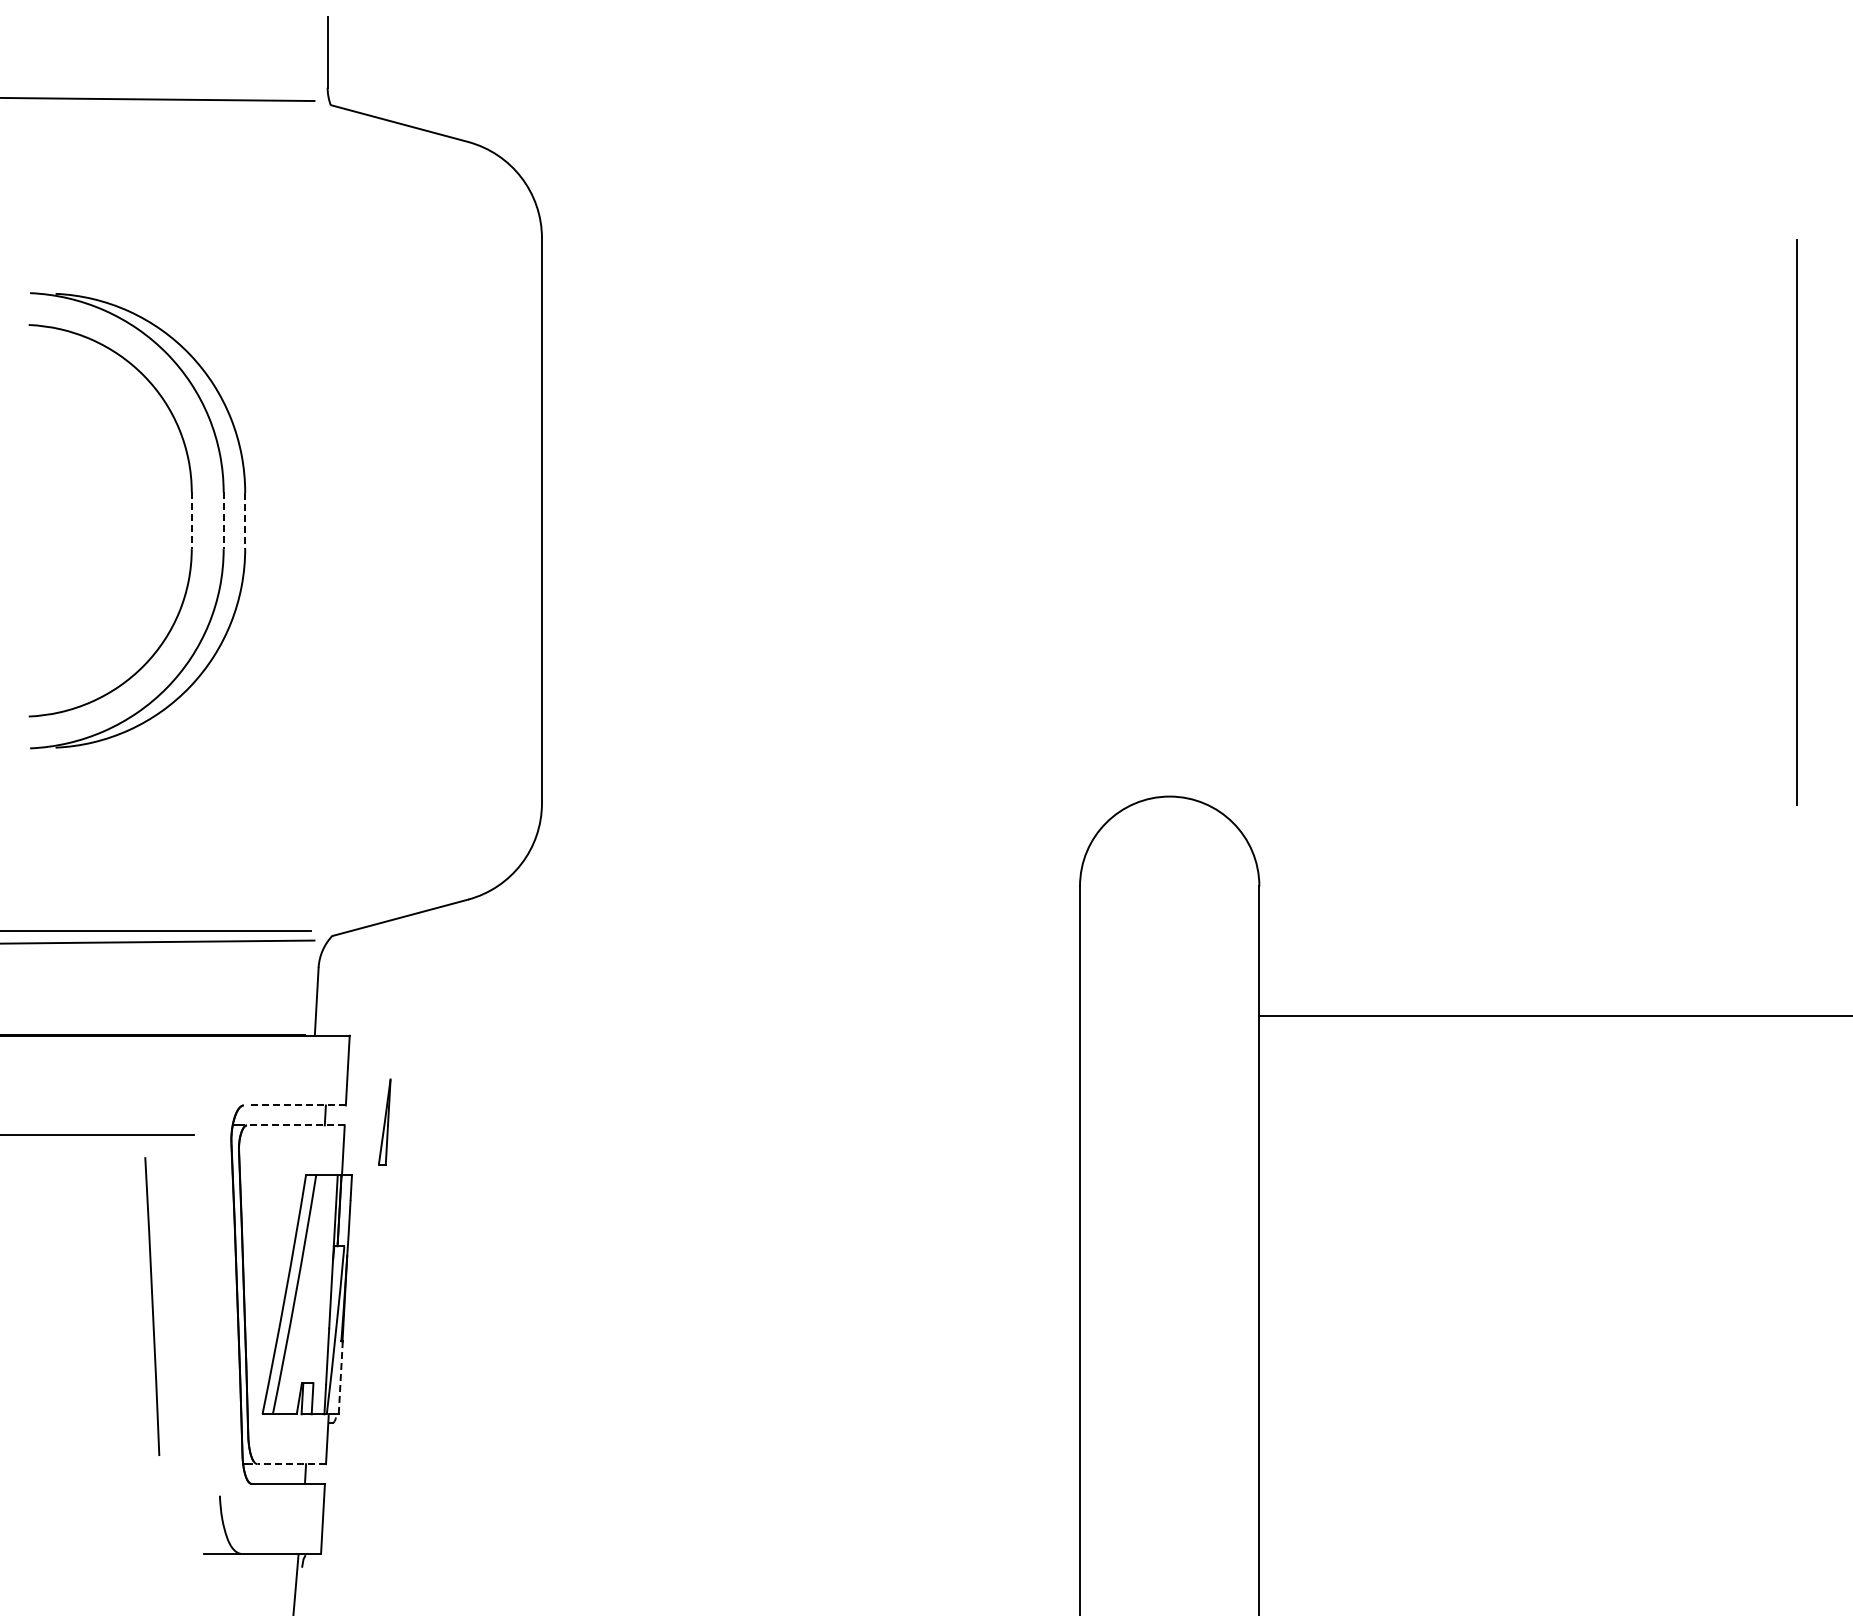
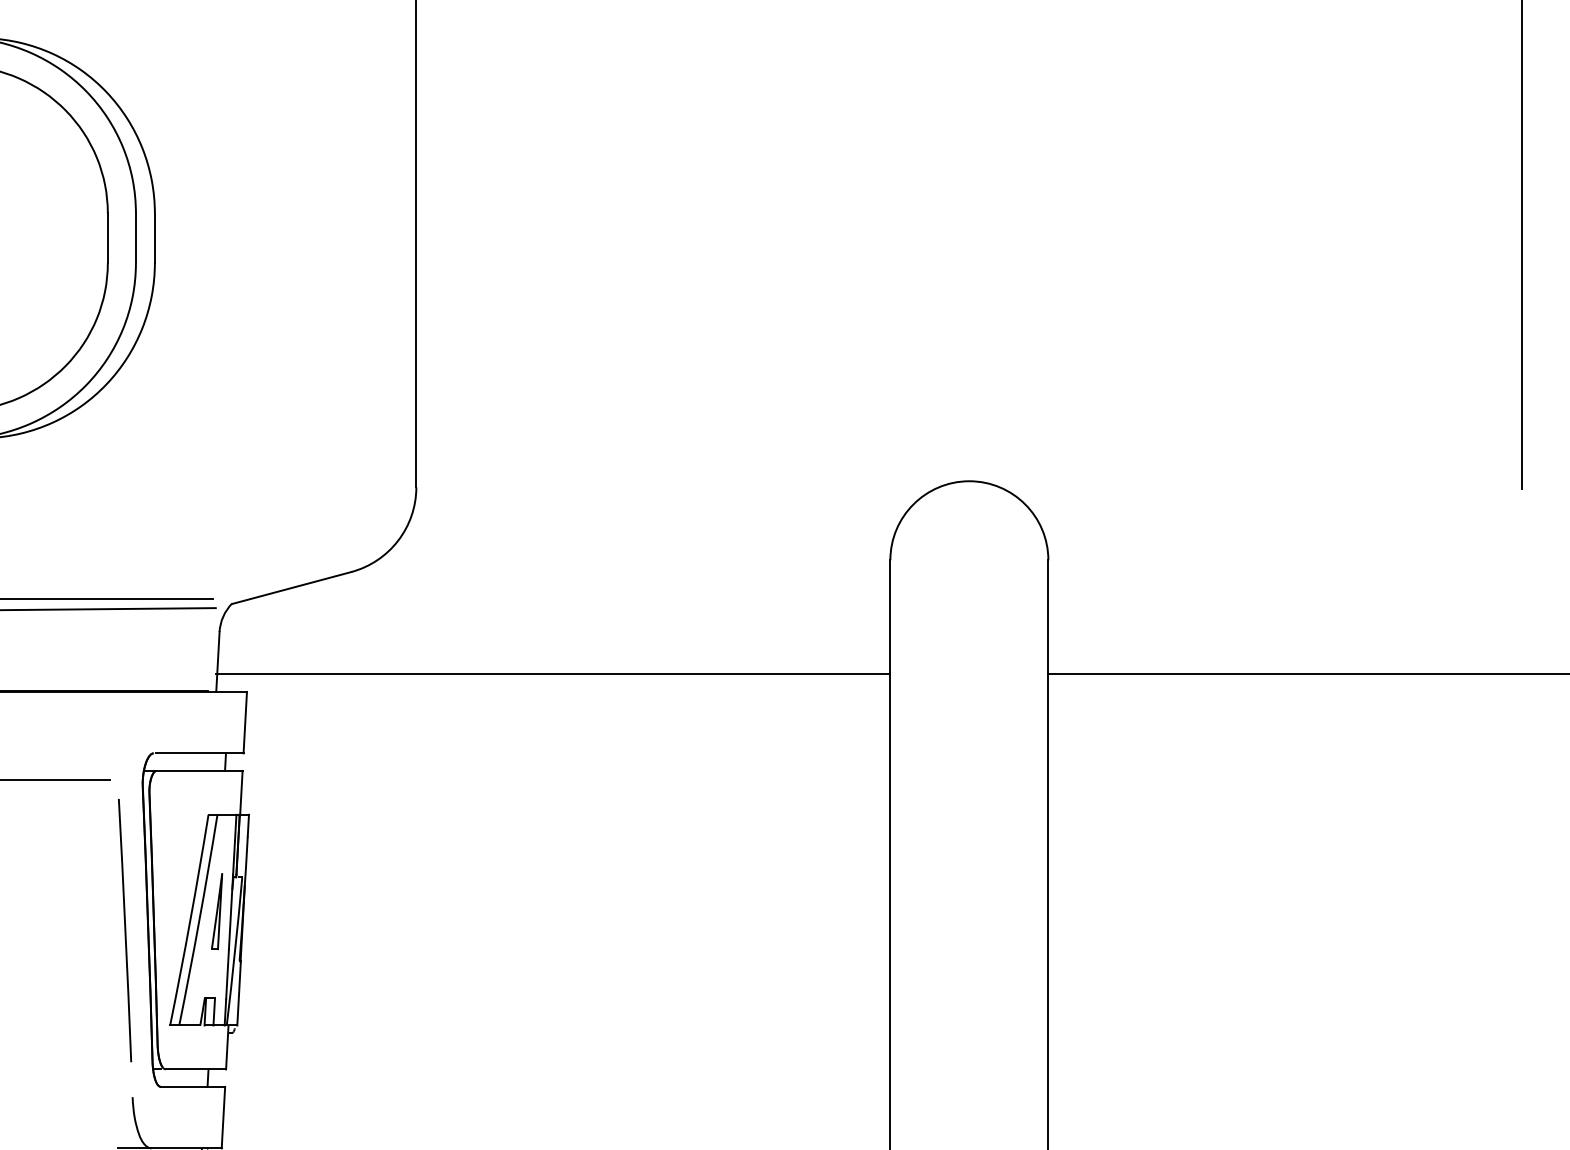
line: (245, 520) -> (155, 238), dashed -> solid
line: (191, 521) -> (107, 238), dashed -> solid
line: (223, 521) -> (135, 238), dashed -> solid
line: (697, 1015) -> (553, 674), added
line: (295, 1105) -> (199, 753), dashed -> solid
part: (384, 1121) -> (216, 911), moved
line: (295, 1125) -> (199, 771), dashed -> solid
line: (152, 1306) -> (125, 930), moved
line: (340, 1377) -> (238, 993), dashed -> solid
line: (291, 1464) -> (195, 1069), dashed -> solid

